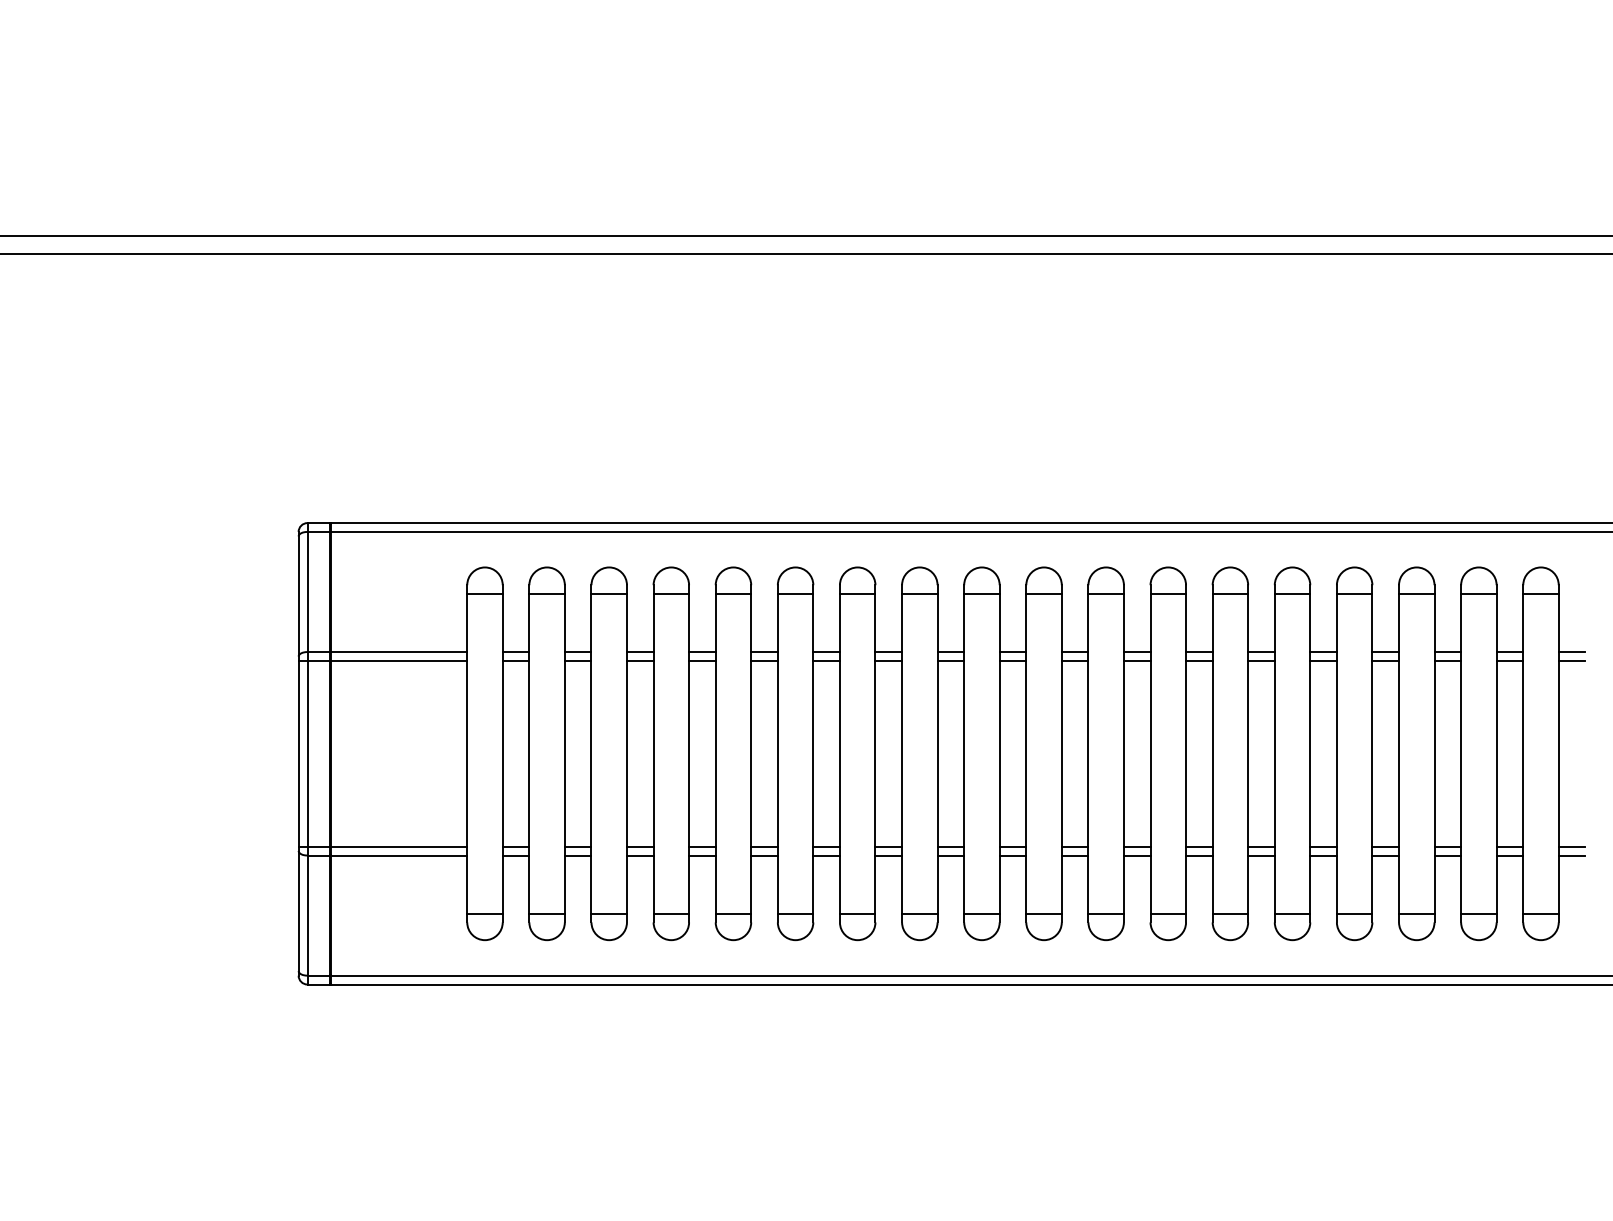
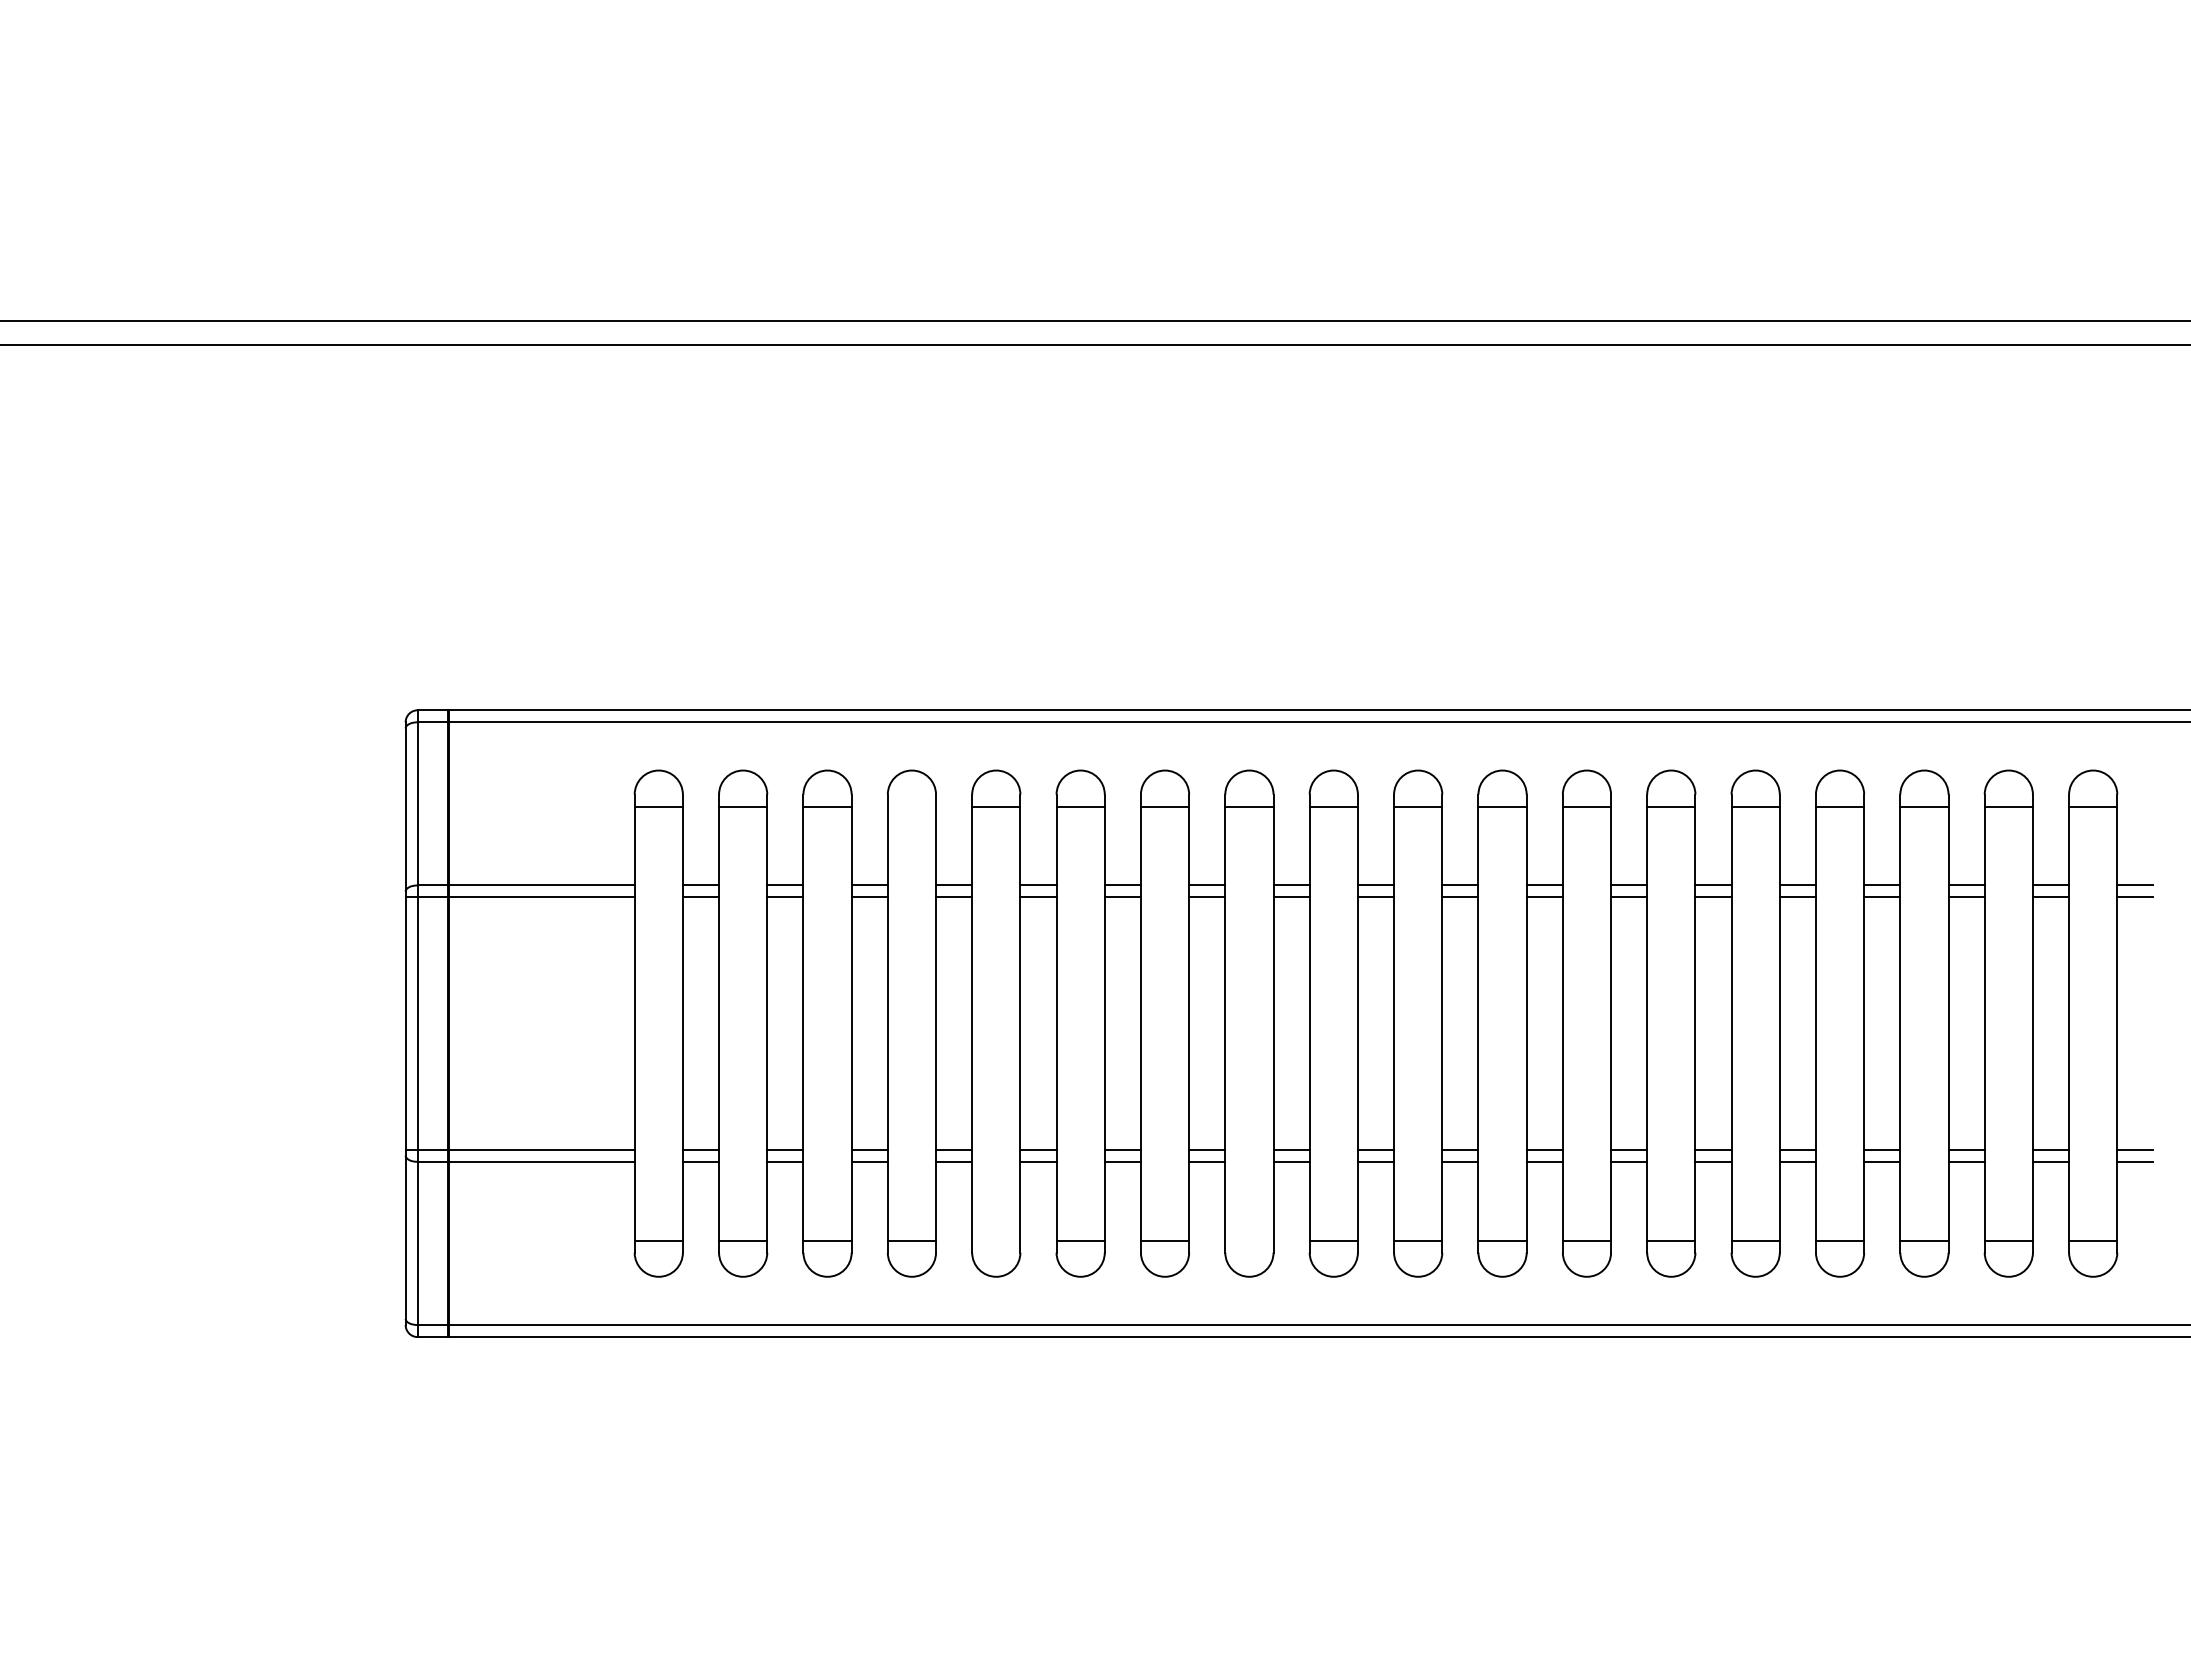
line: (671, 593) -> (911, 806), removed
line: (733, 913) -> (996, 1240), removed
line: (919, 913) -> (1249, 1240), removed

